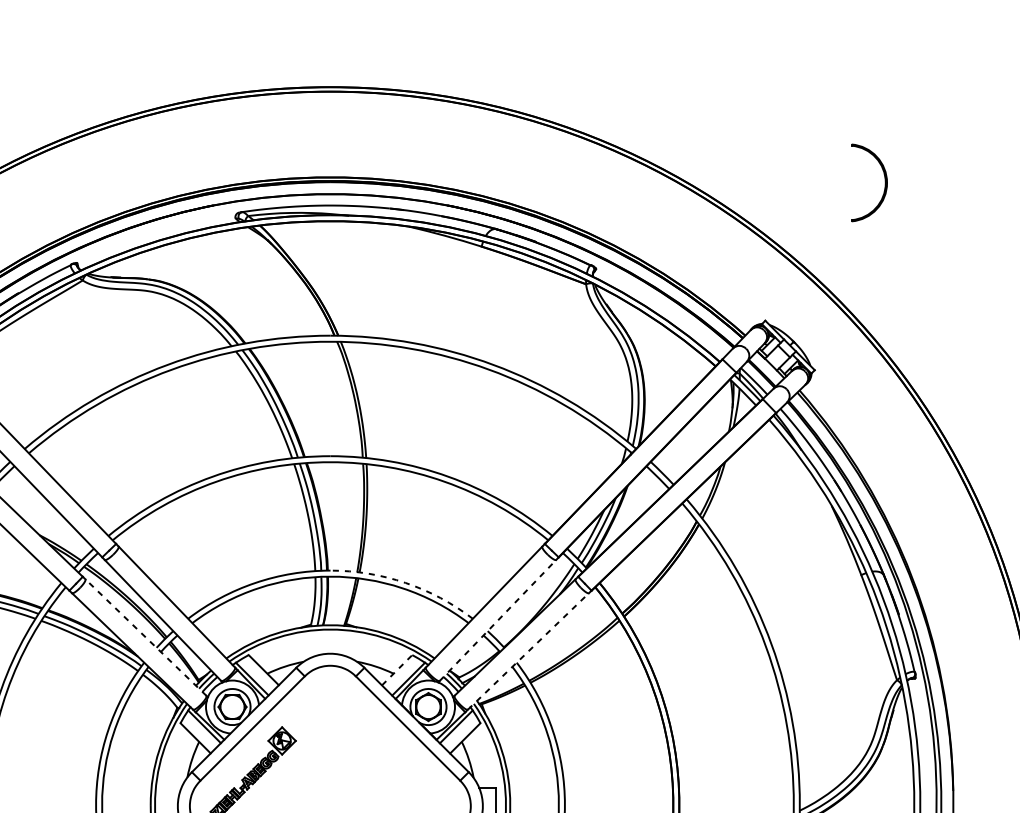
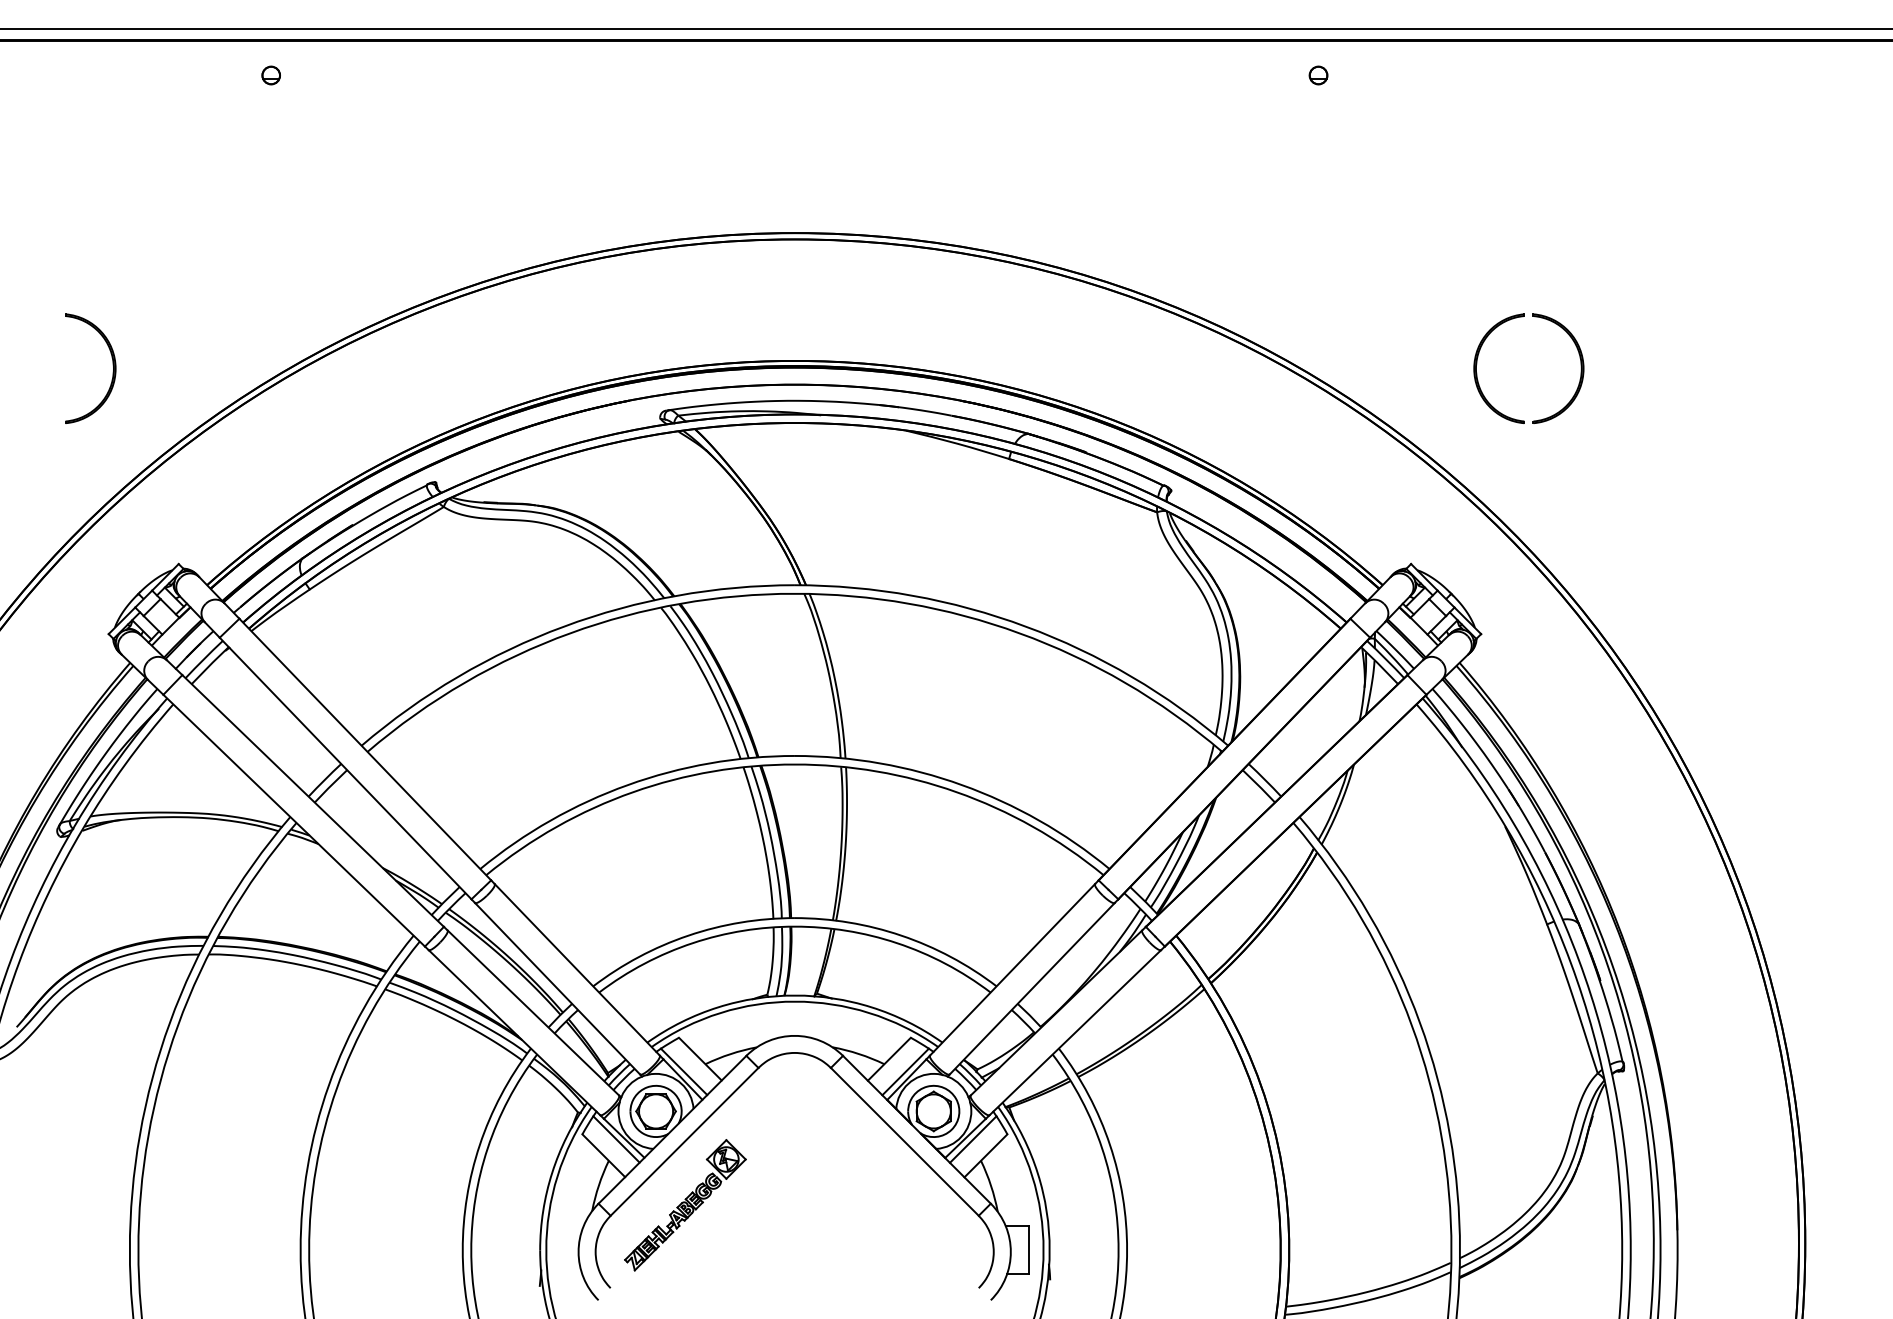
part: (812, 179) -> (1477, 364), added
arc: (405, 582) -> (901, 935), dashed -> solid
line: (498, 620) -> (1032, 988), dashed -> solid
line: (146, 637) -> (533, 1012), dashed -> solid
line: (528, 651) -> (1075, 1032), dashed -> solid
line: (397, 669) -> (889, 1058), dashed -> solid

